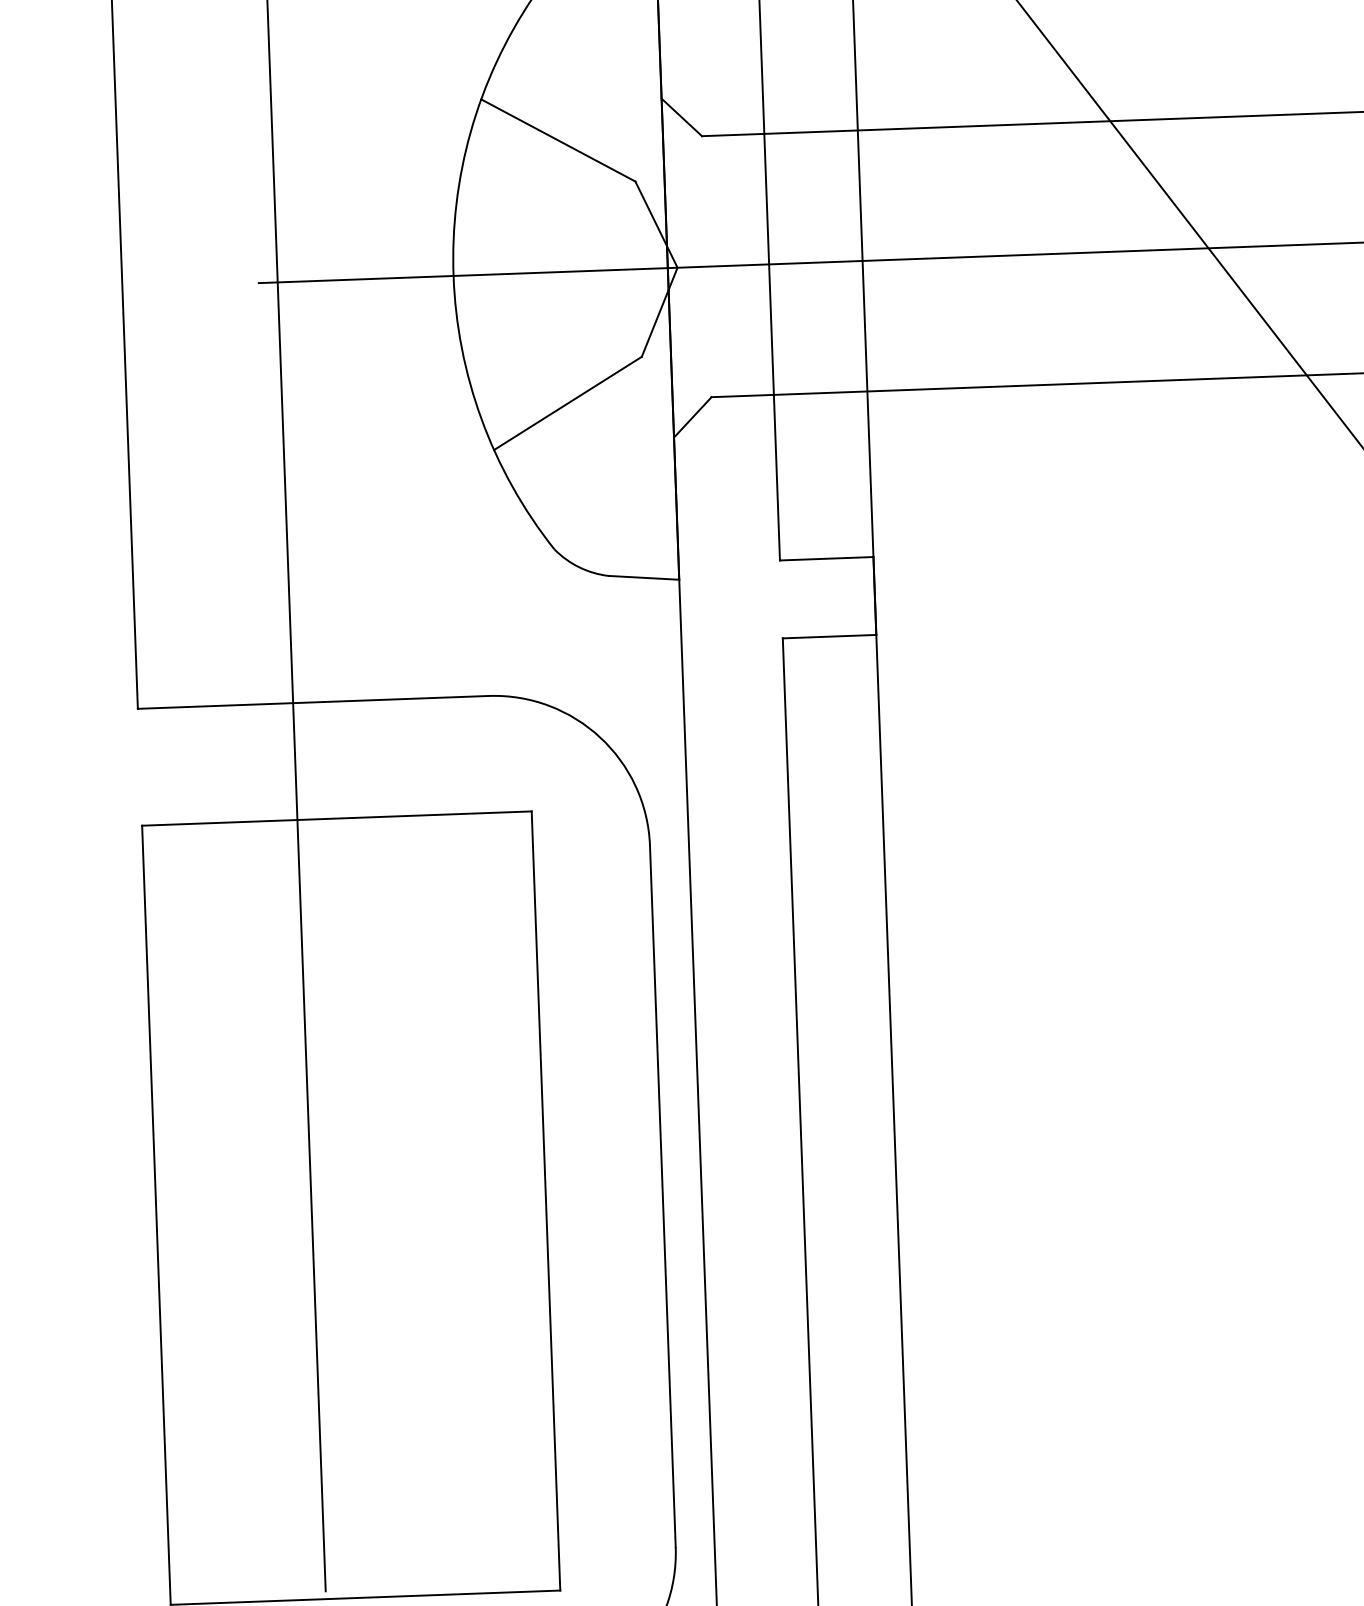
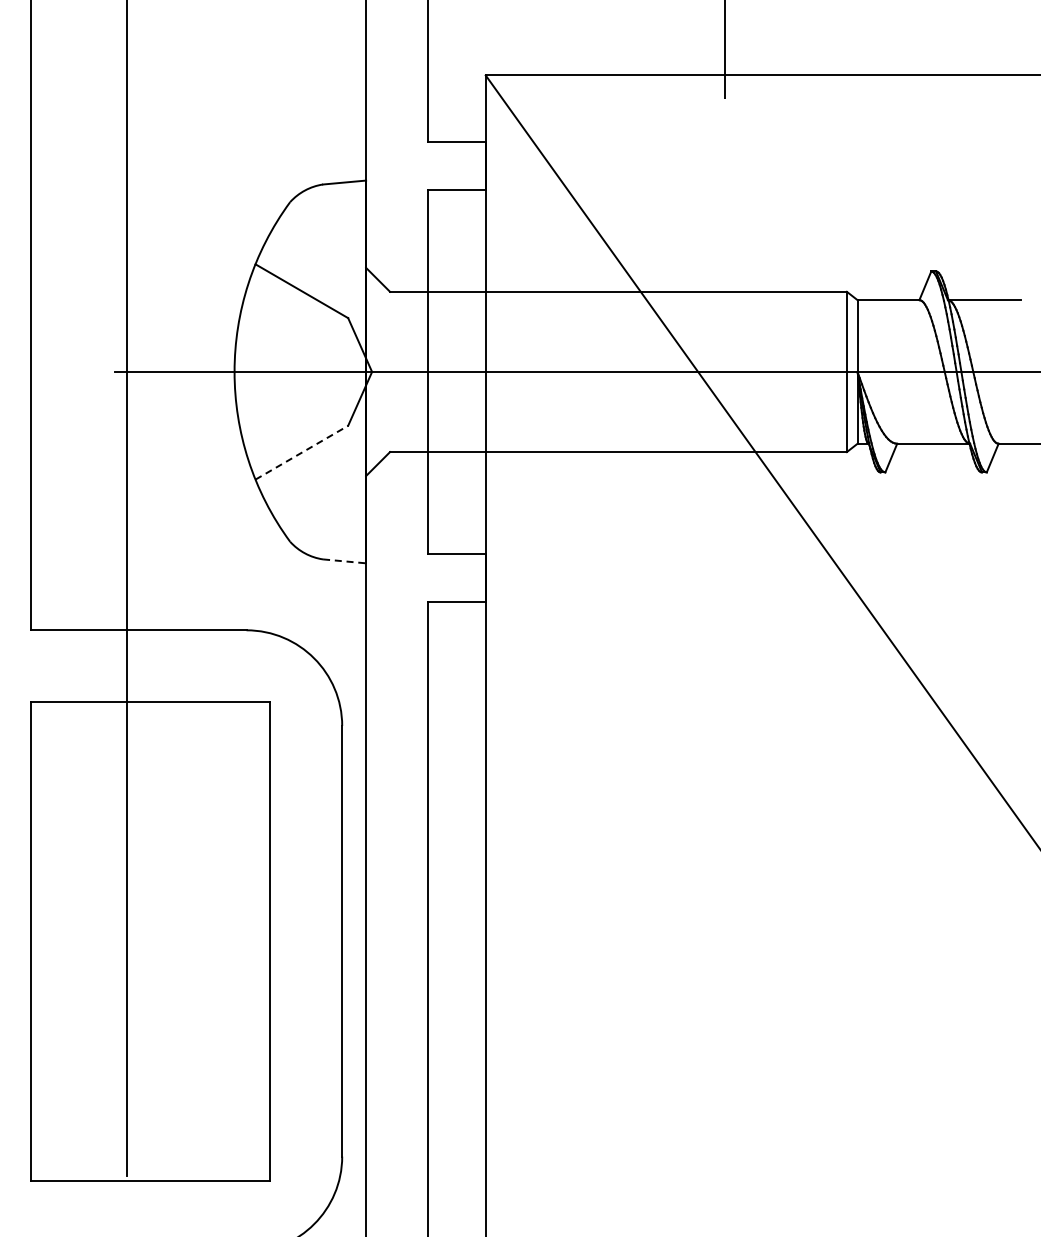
line: (567, 403) -> (301, 452), solid -> dashed
line: (643, 578) -> (344, 561), solid -> dashed

